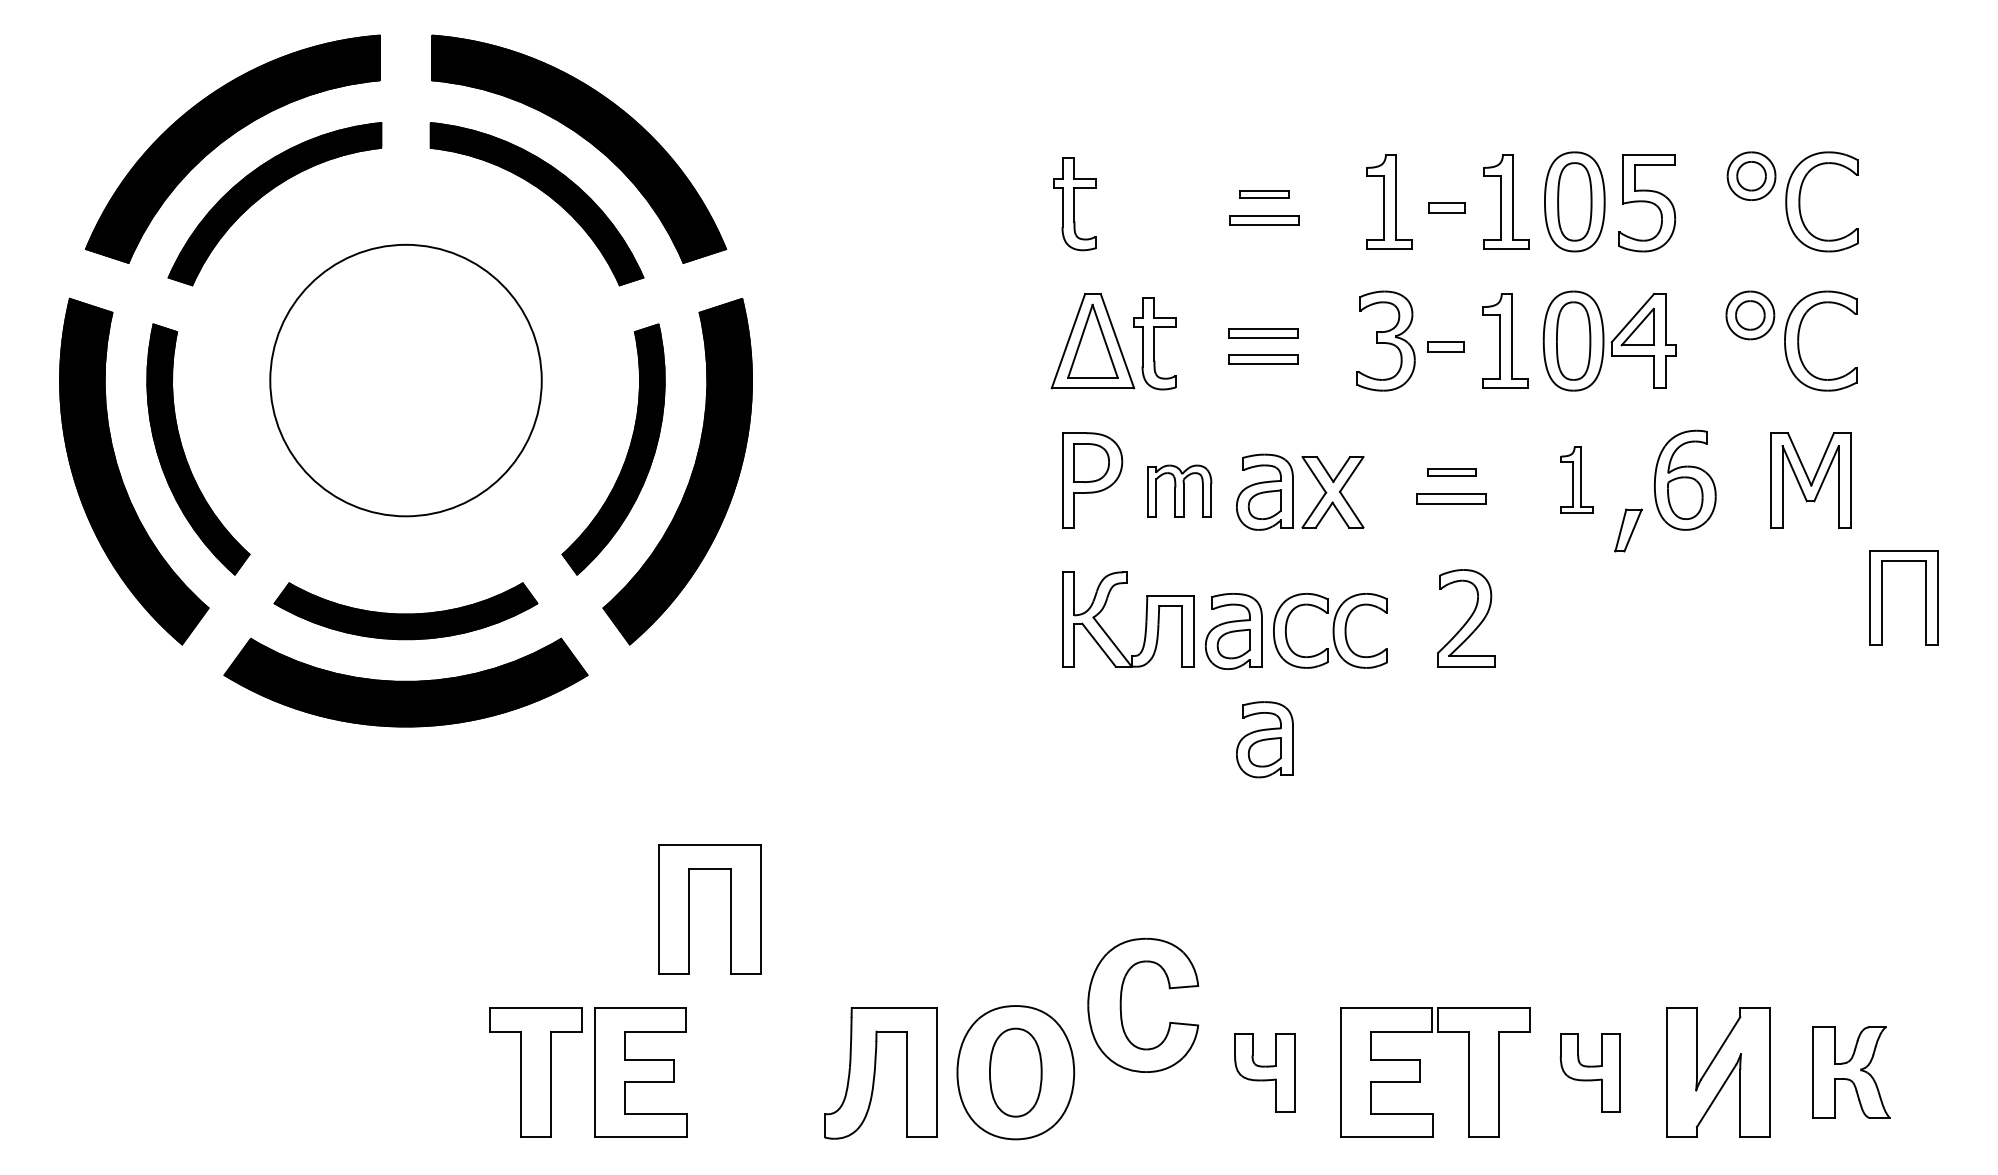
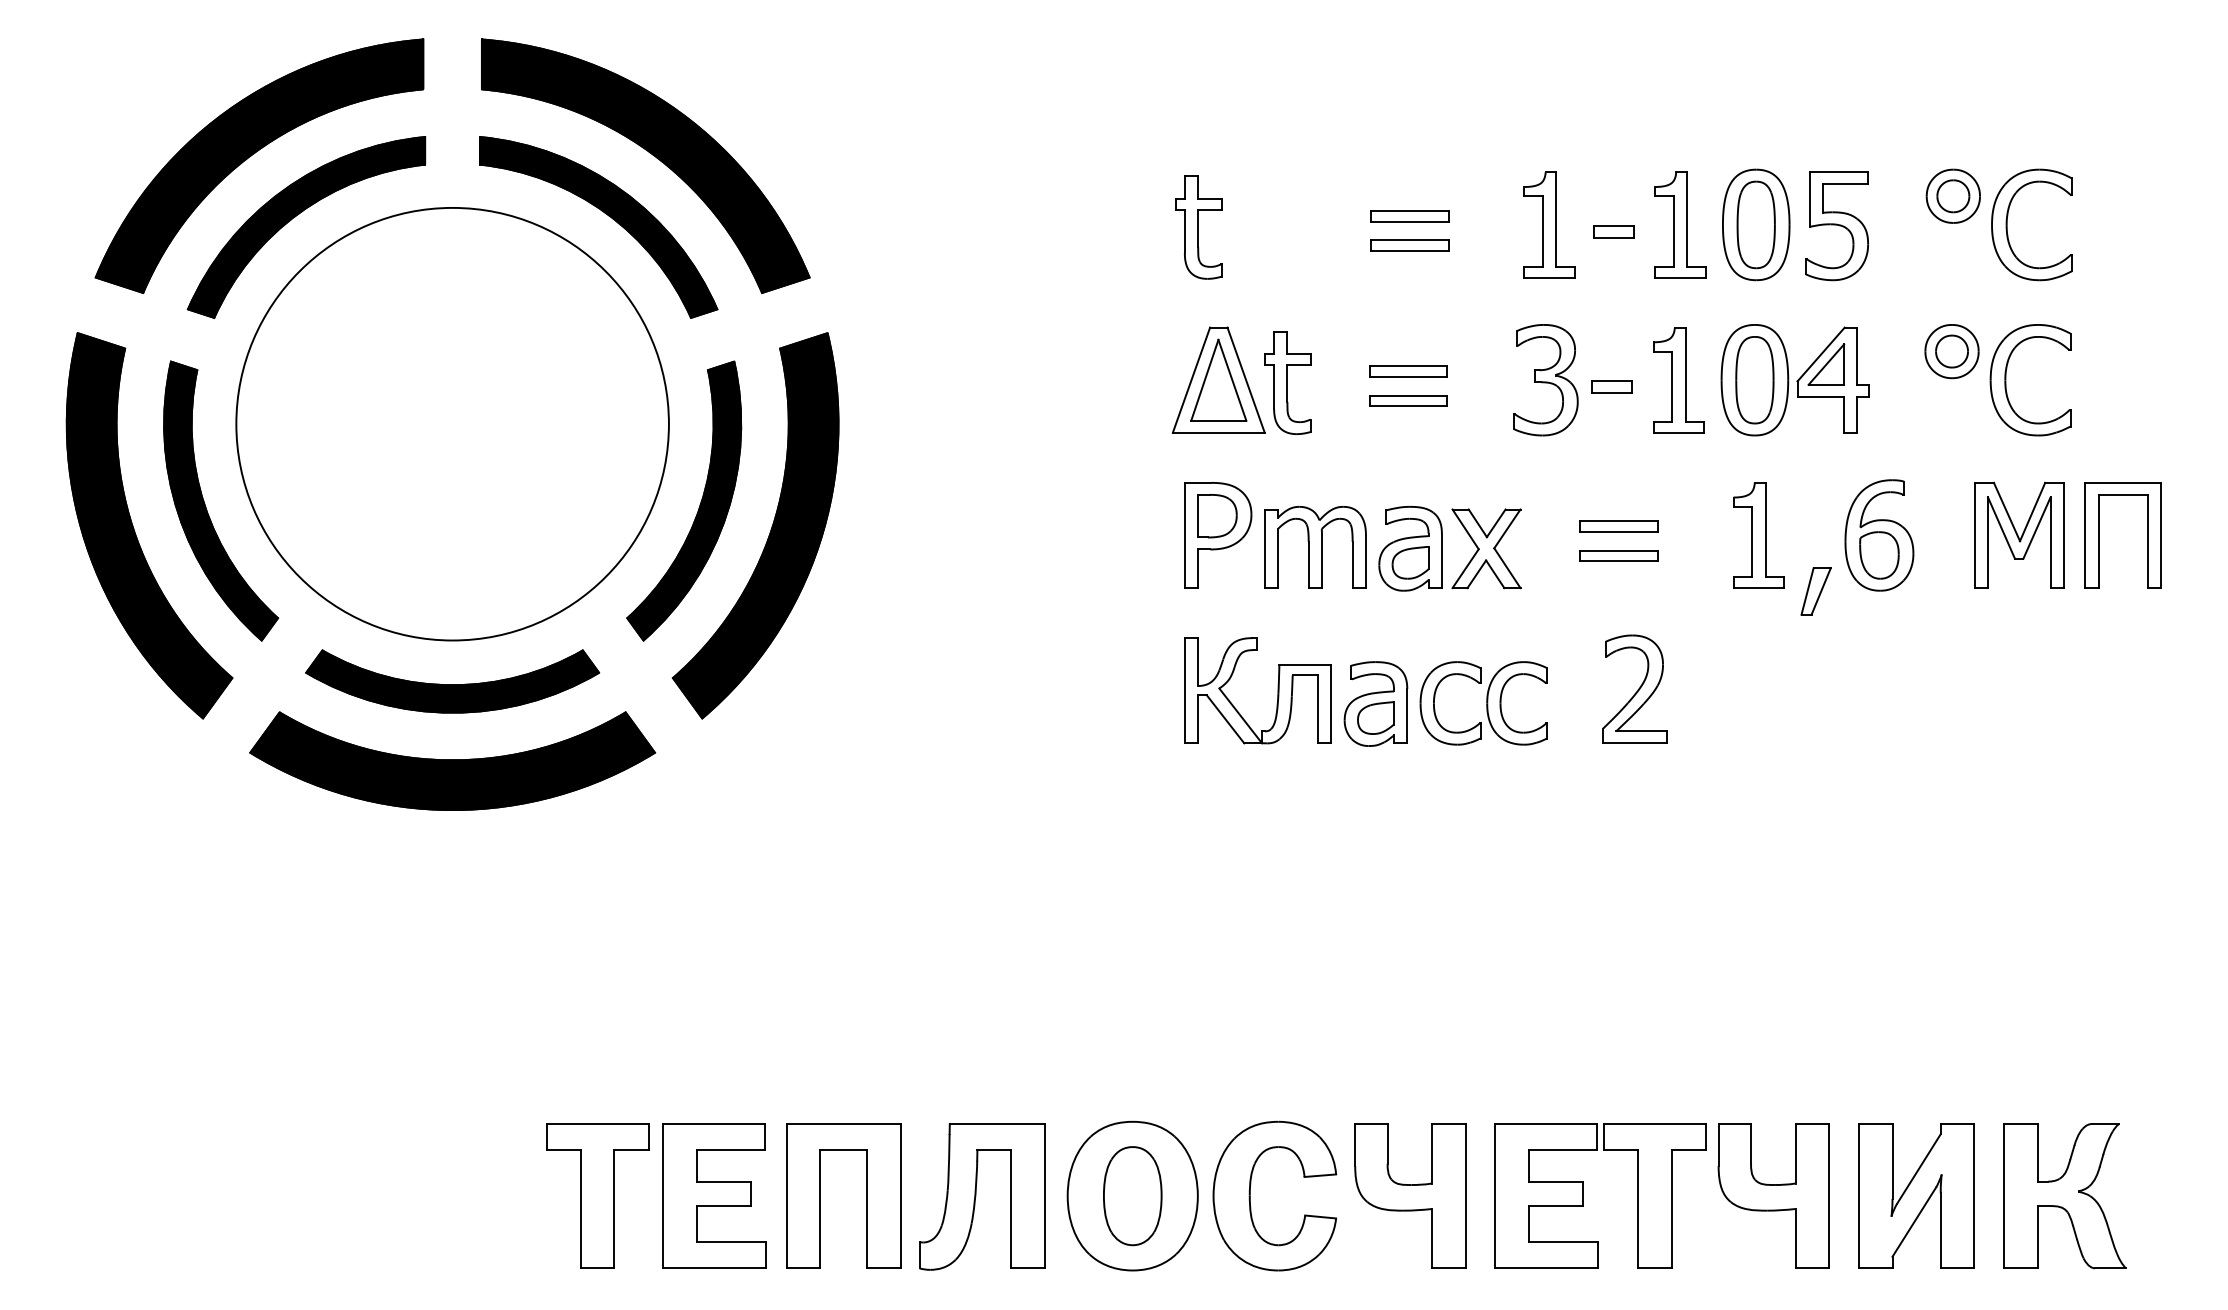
part: (1263, 194) -> (1409, 216), size x1.43
circle: (405, 379) -> (452, 423), size x1.43
part: (1451, 472) -> (1618, 526), size x1.43
part: (1576, 480) -> (1758, 535), size x1.43
part: (1179, 491) -> (1315, 547), size x1.43
part: (1882, 597) -> (2099, 535), moved
part: (1264, 739) -> (1410, 824), removed
part: (689, 908) -> (820, 1195), moved
part: (1121, 1004) -> (1250, 1195), moved
part: (1264, 1072) -> (1410, 1195), size x1.67
part: (1590, 1072) -> (1773, 1195), size x1.67
part: (1851, 1073) -> (2064, 1196), size x1.43

